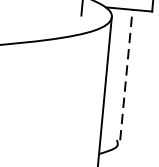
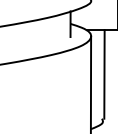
line: (126, 73) -> (104, 73), dashed -> solid

